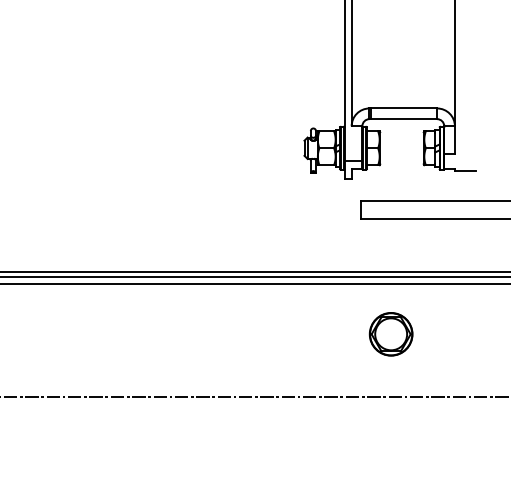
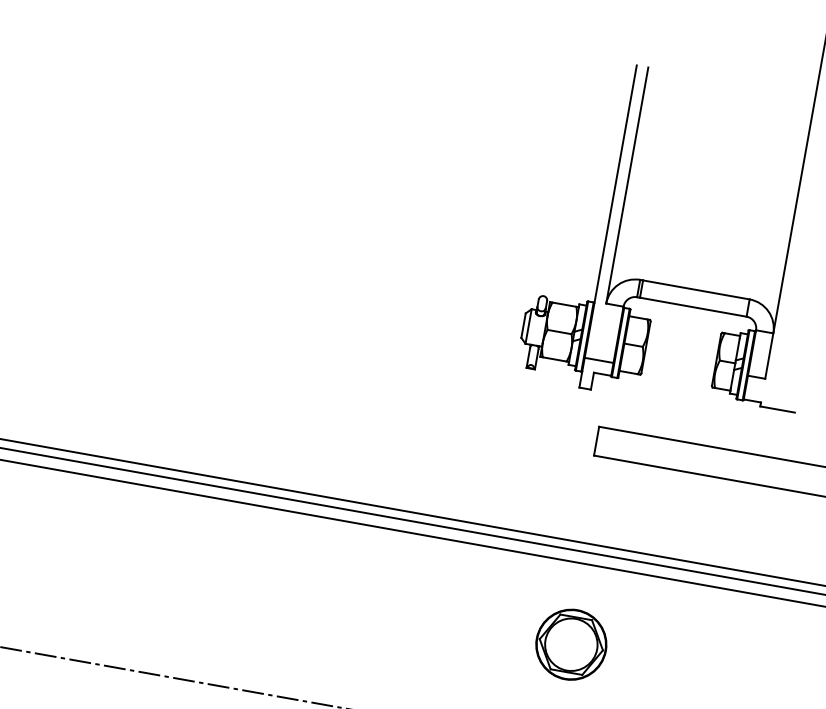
part: (390, 334) -> (570, 644), moved

